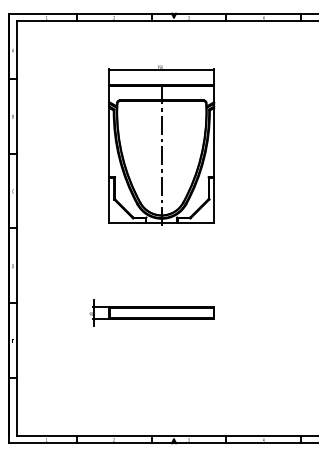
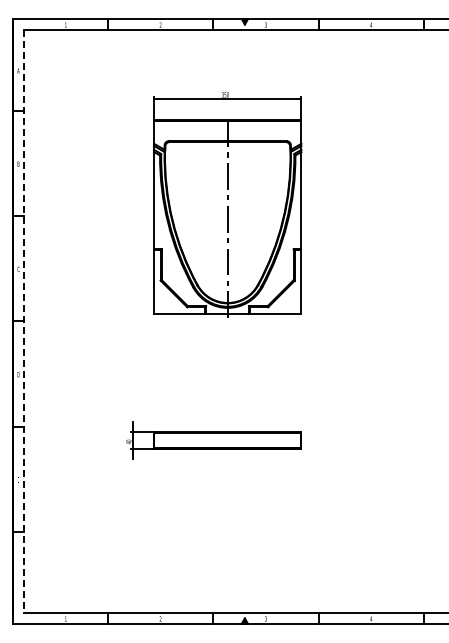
line: (16, 228) -> (23, 321), solid -> dashed

